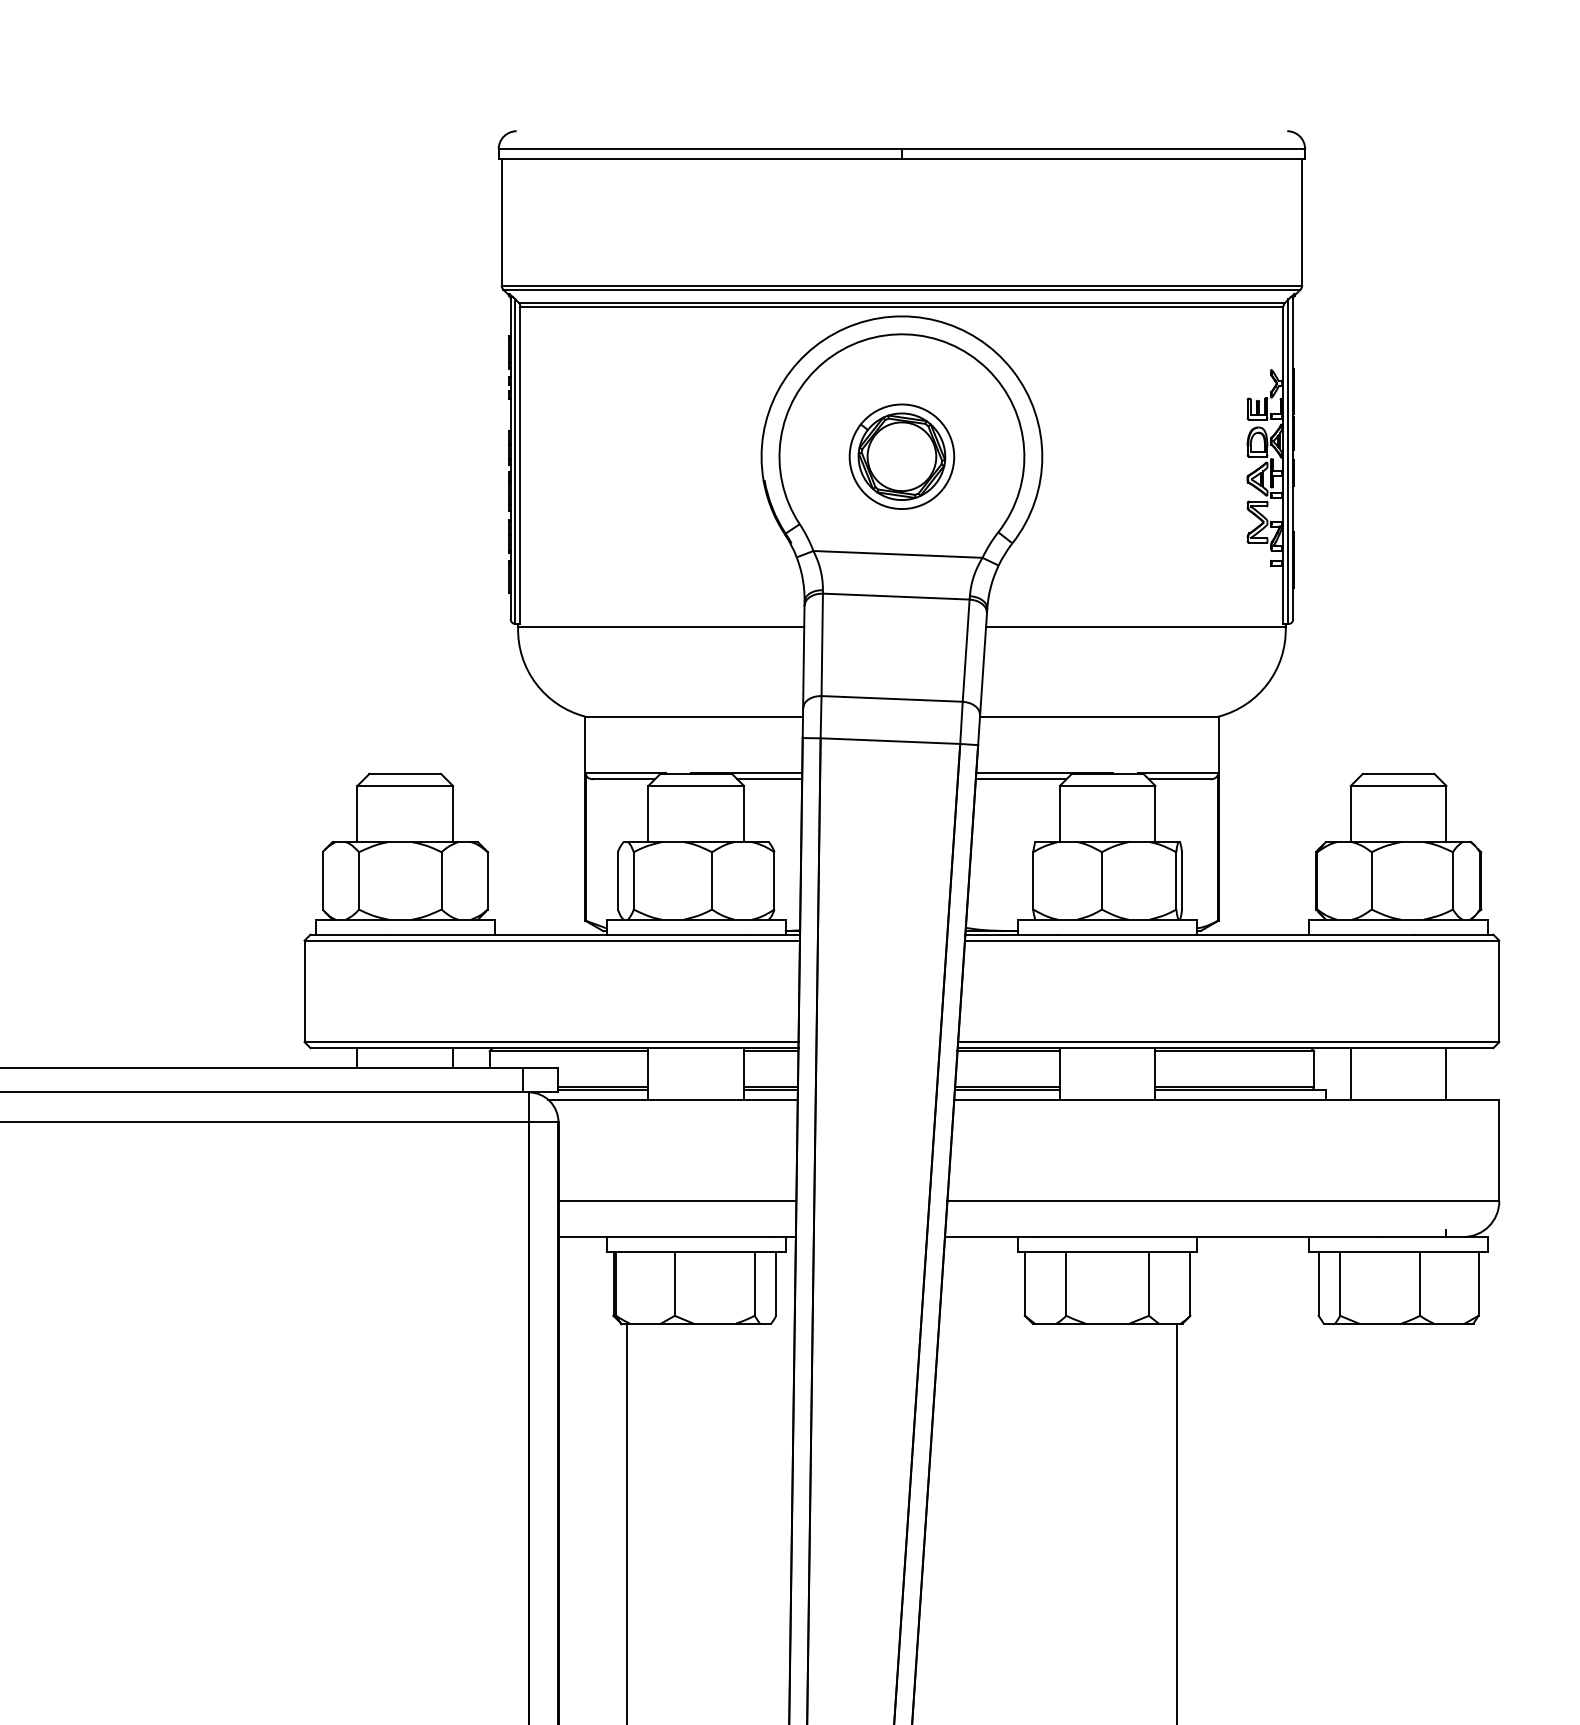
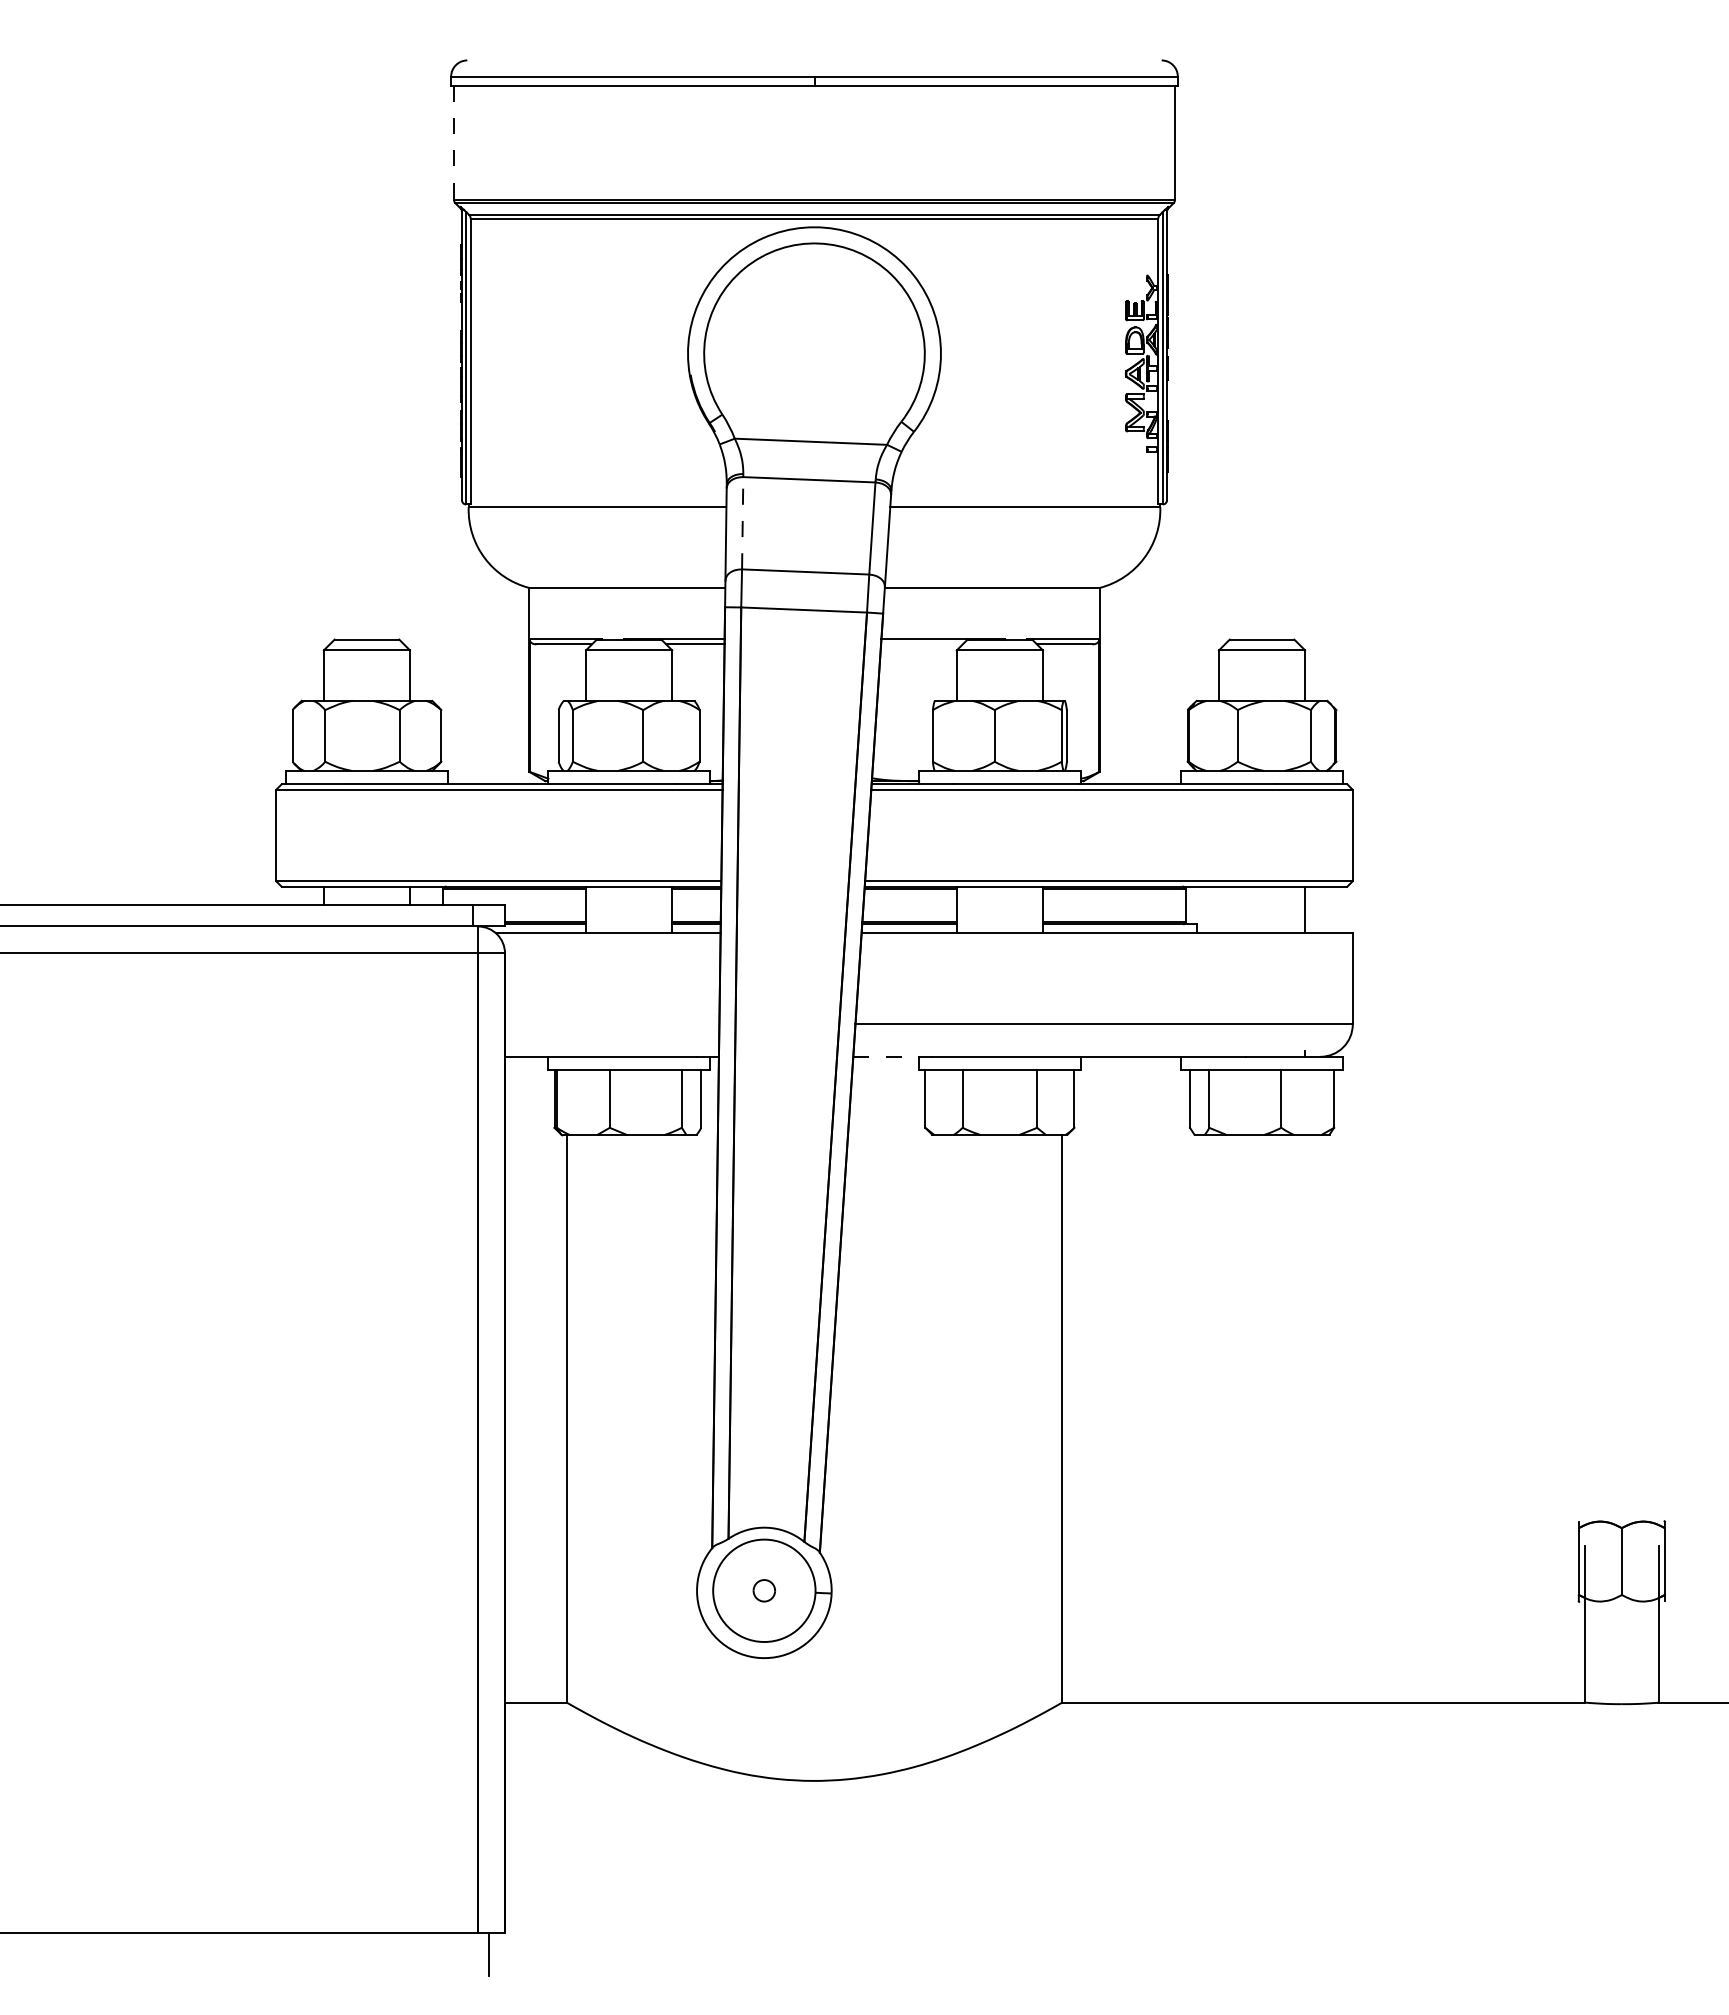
line: (501, 222) -> (453, 142), solid -> dashed
part: (901, 456) -> (814, 353), removed
line: (822, 644) -> (742, 522), solid -> dashed
line: (1020, 779) -> (921, 644), removed
line: (1351, 1073) -> (1219, 909), removed
line: (677, 1201) -> (612, 1024), removed
line: (988, 1236) -> (892, 1056), solid -> dashed

